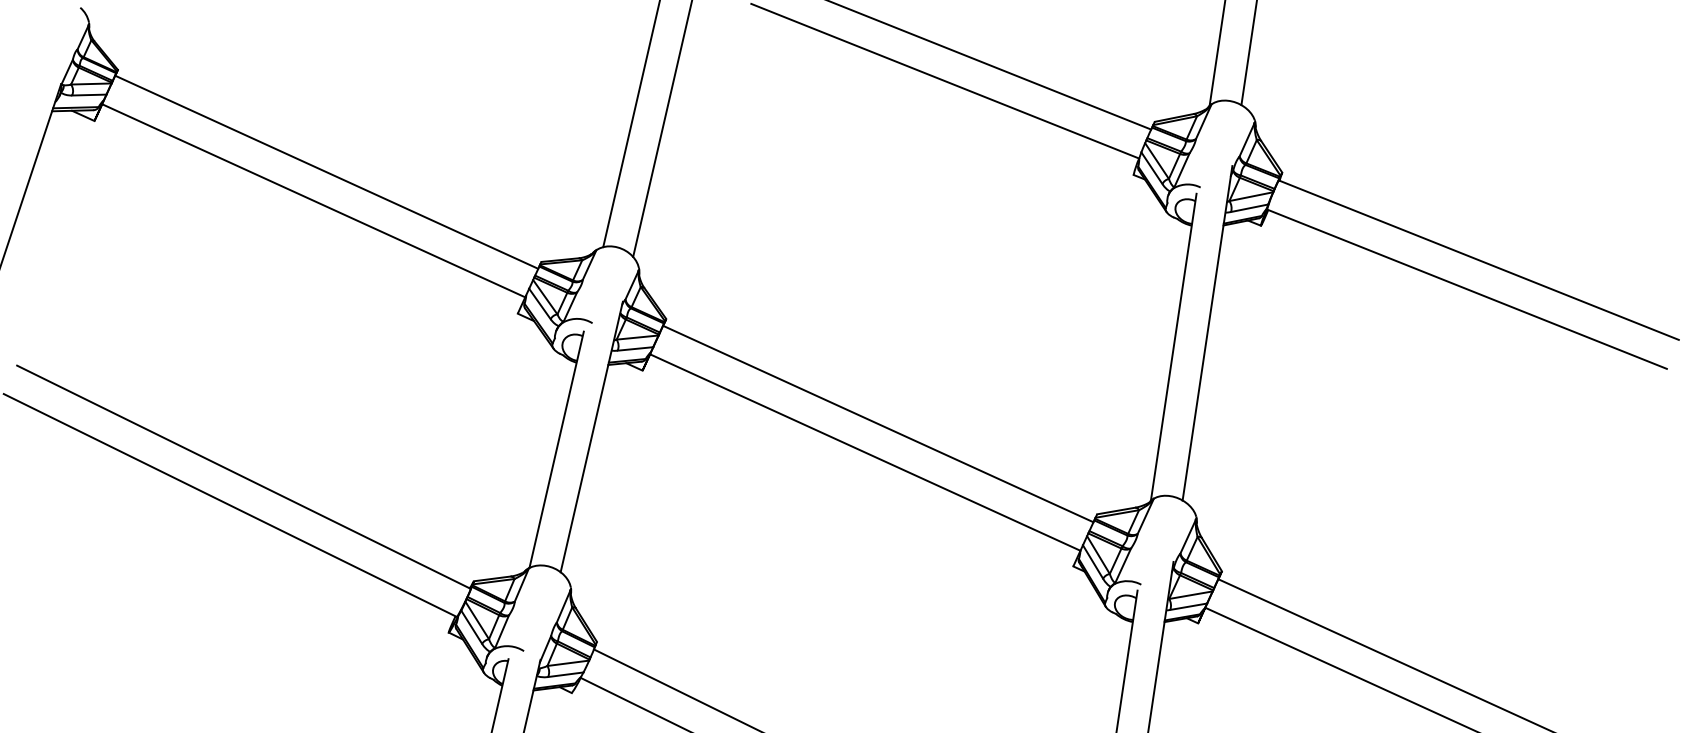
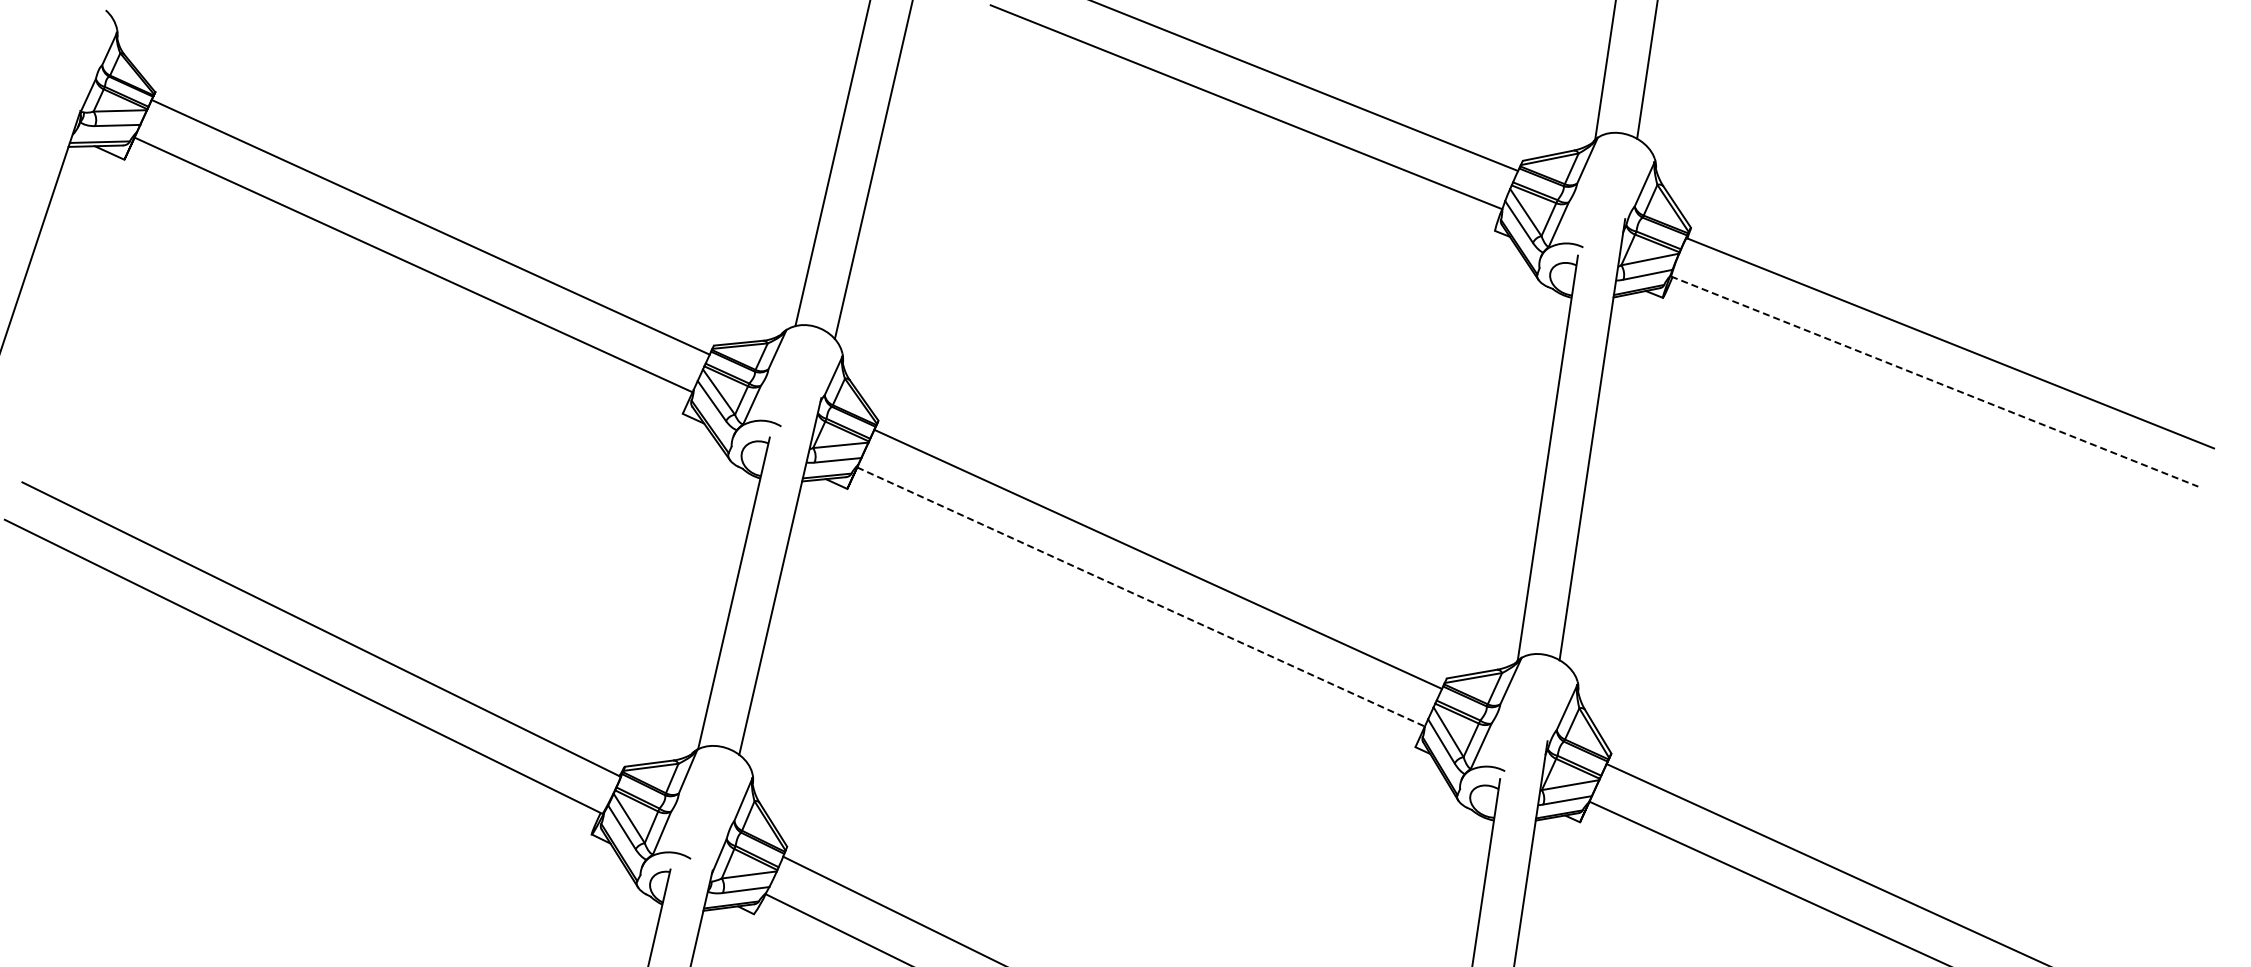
line: (1466, 289) -> (1934, 381), solid -> dashed
line: (865, 452) -> (1141, 597), solid -> dashed

